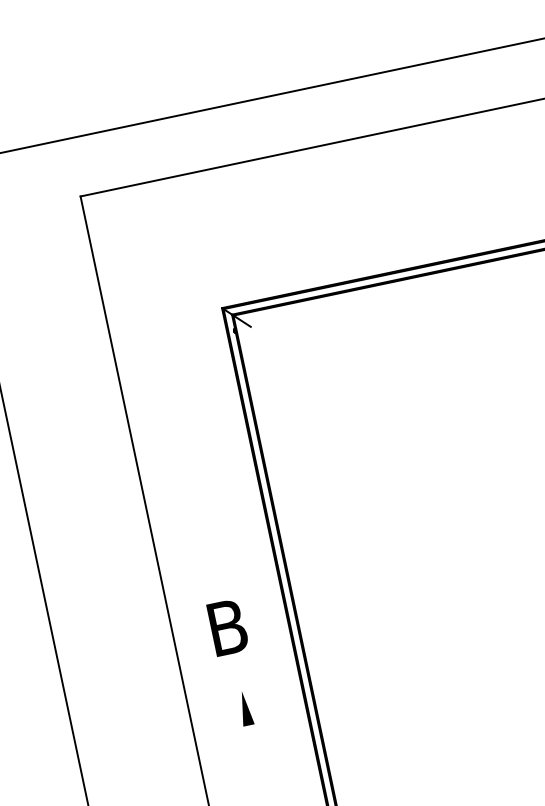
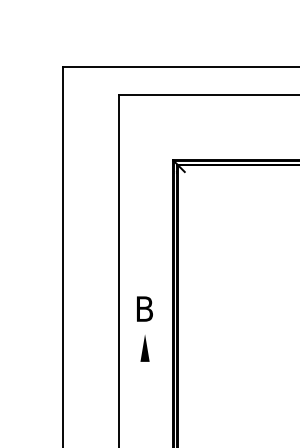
part: (244, 709) -> (144, 348), size x1.67

